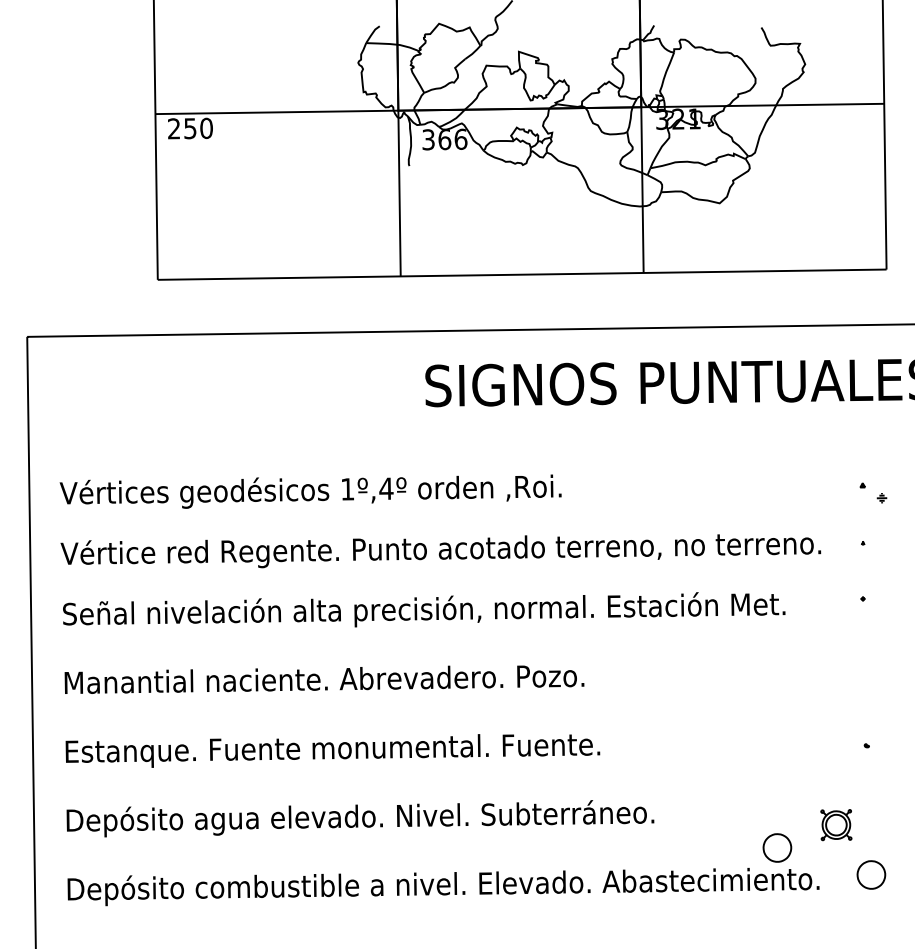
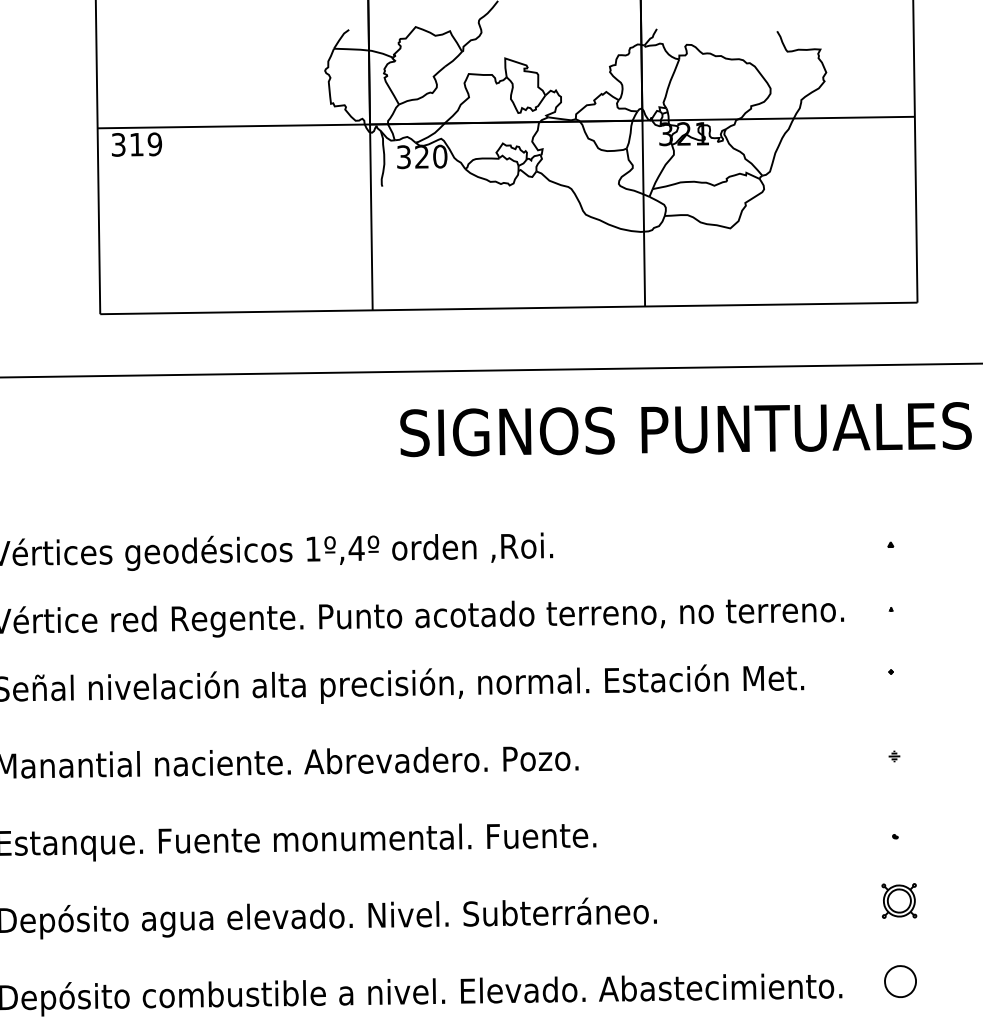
text: (190, 128) -> (136, 144), 250 -> 319
text: (452, 139) -> (430, 156), 366 -> 320
part: (881, 498) -> (893, 756), moved
part: (836, 825) -> (899, 901), moved
part: (777, 847) -> (795, 950), removed

